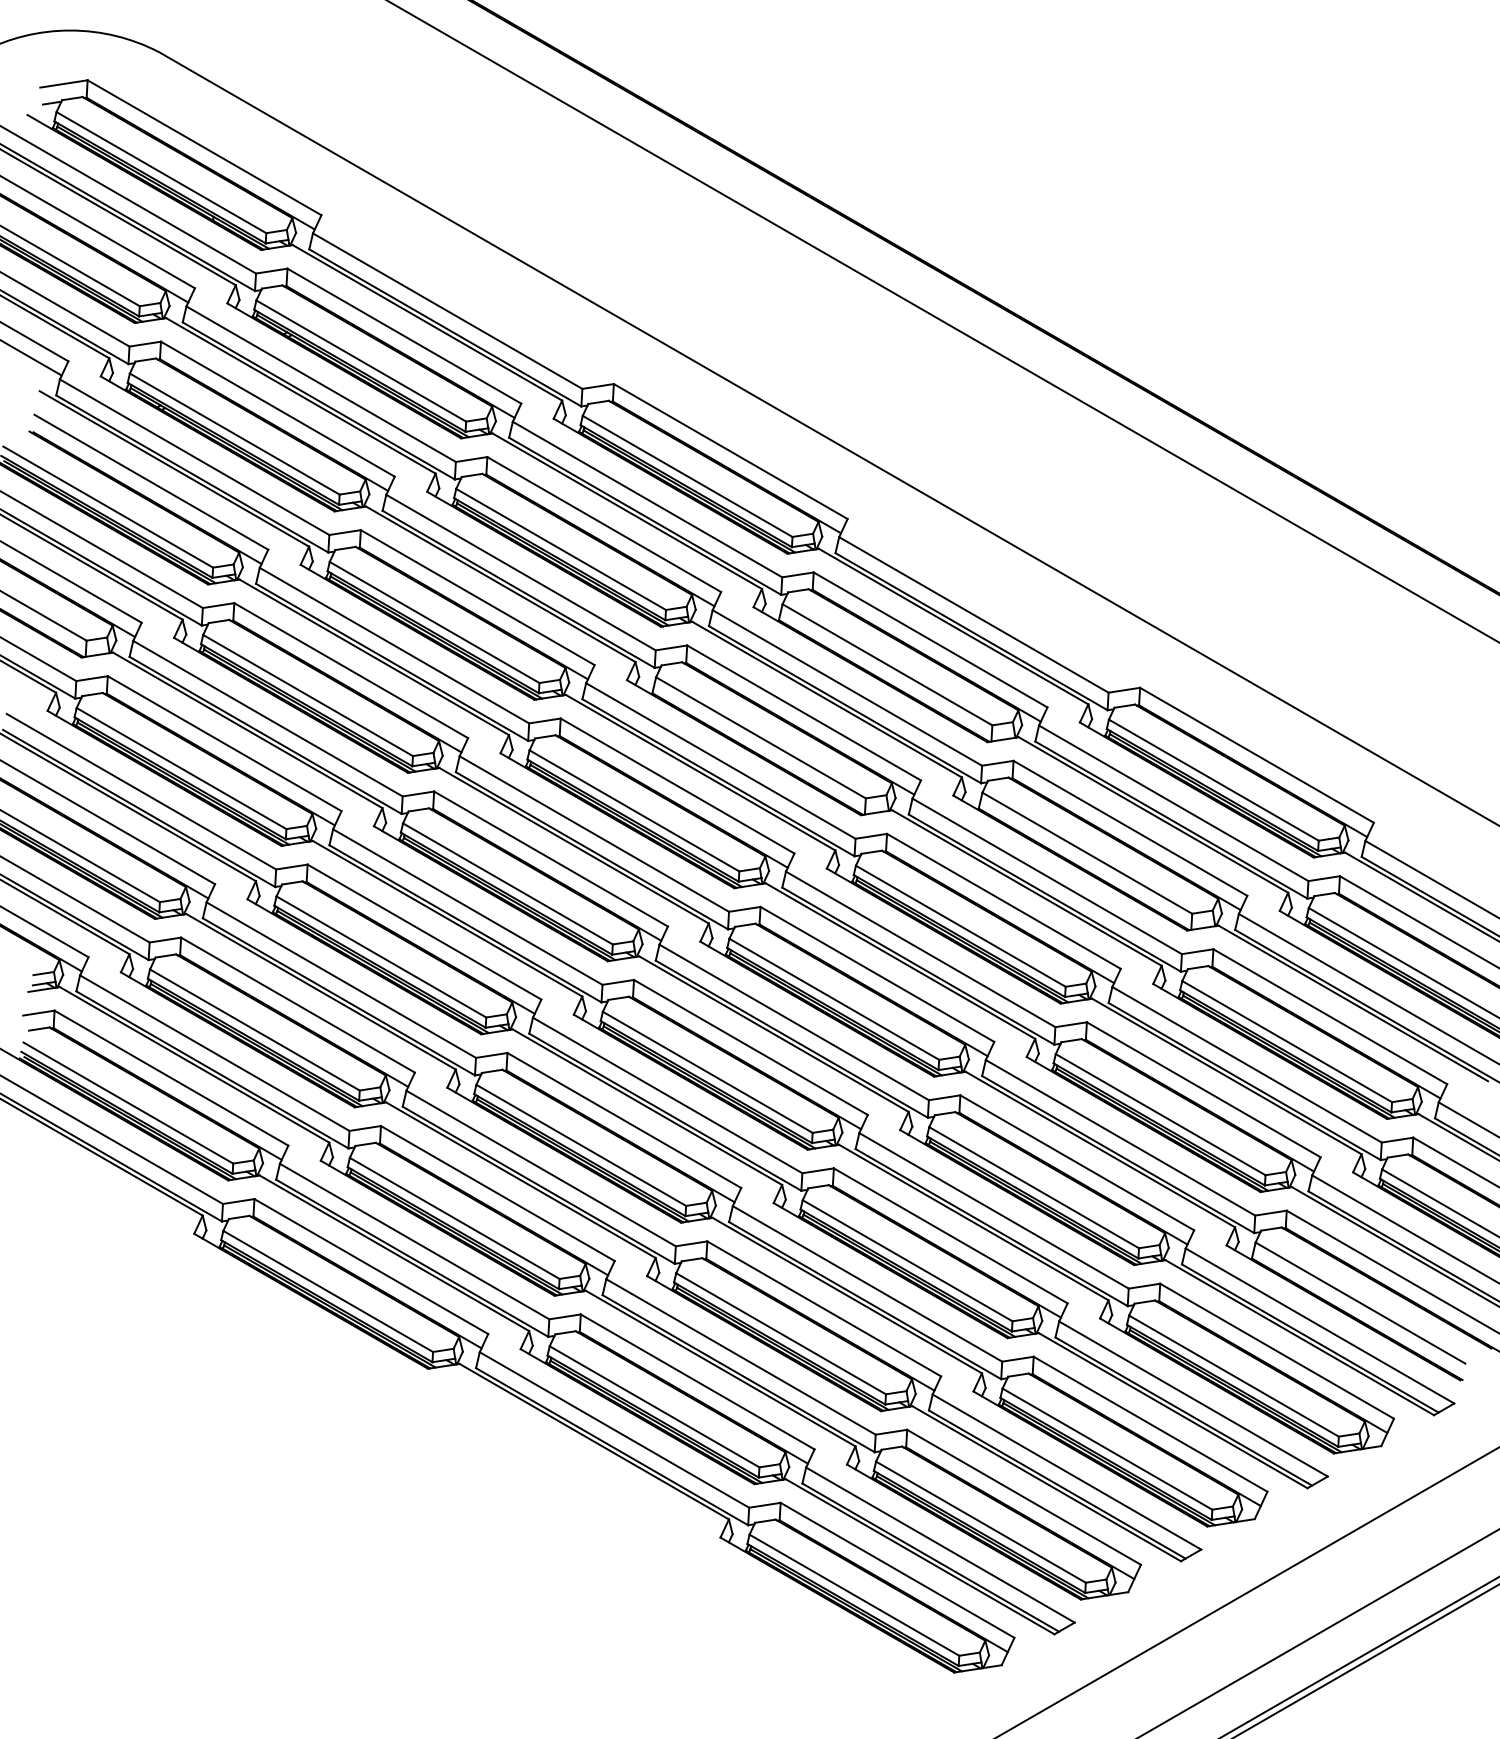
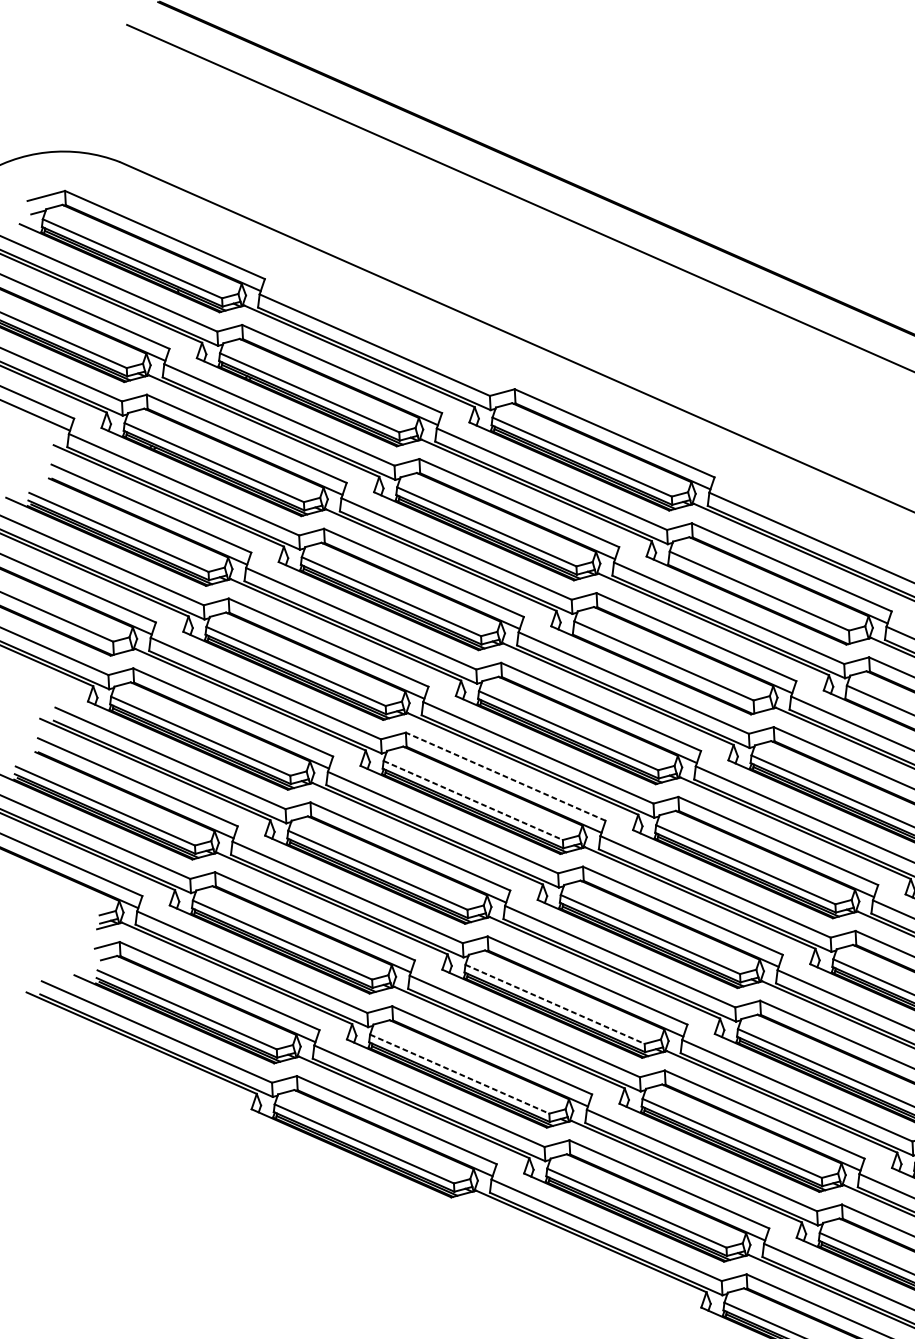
line: (551, 859) -> (506, 777), solid -> dashed
line: (508, 884) -> (473, 800), solid -> dashed
line: (581, 1145) -> (555, 1004), solid -> dashed
line: (455, 1218) -> (460, 1074), solid -> dashed

